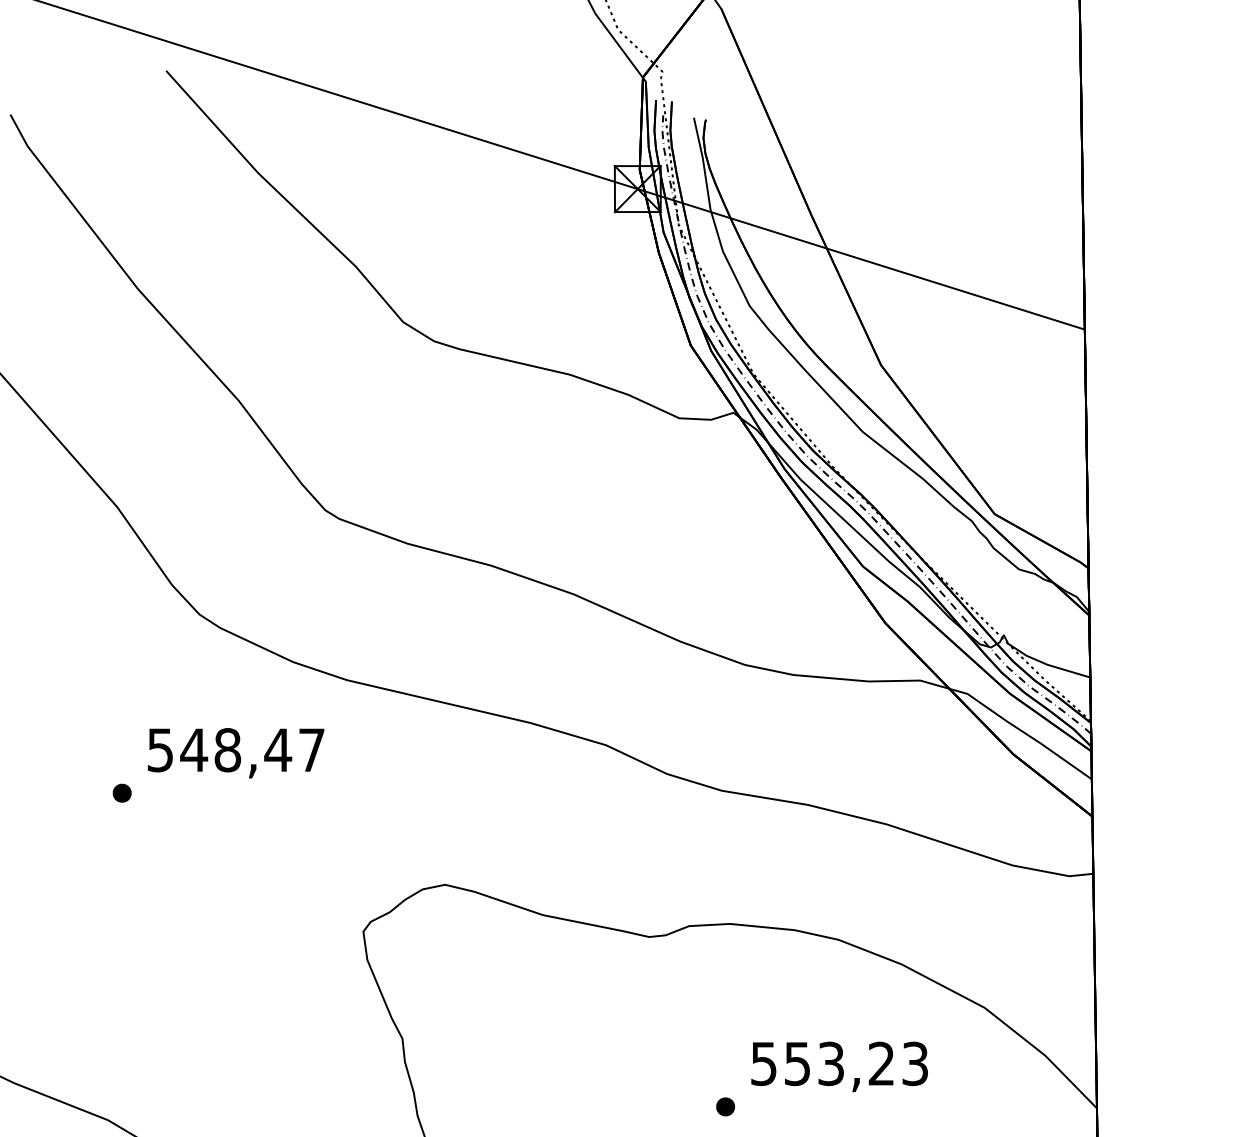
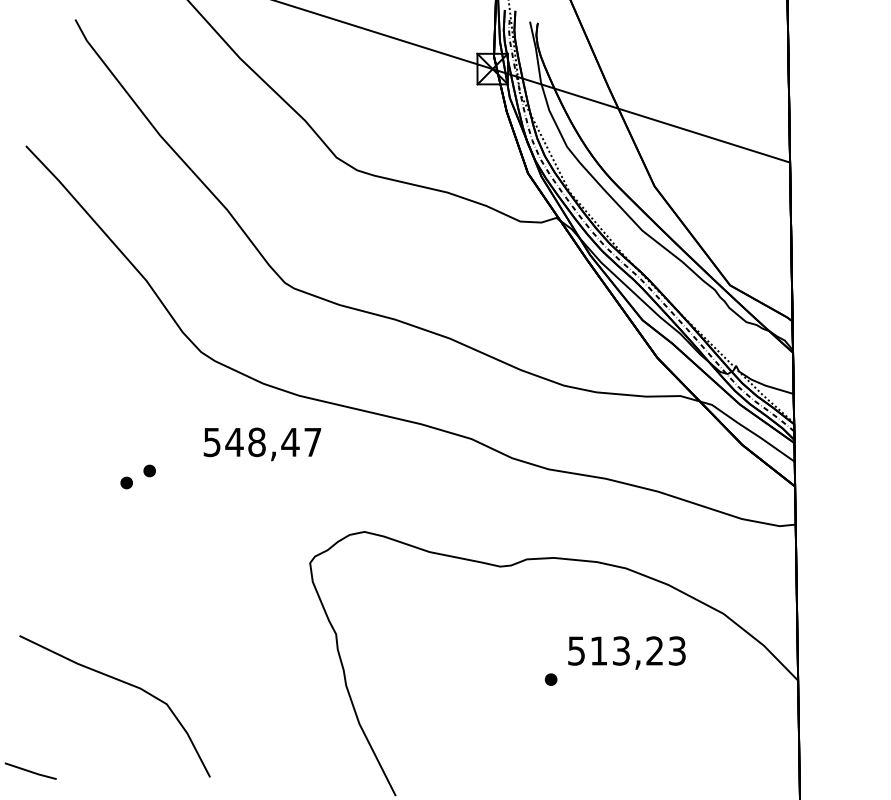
text: (236, 753) -> (262, 444), moved
part: (87, 810) -> (126, 482), added
text: (796, 1063) -> (598, 650), 553,23 -> 513,23

